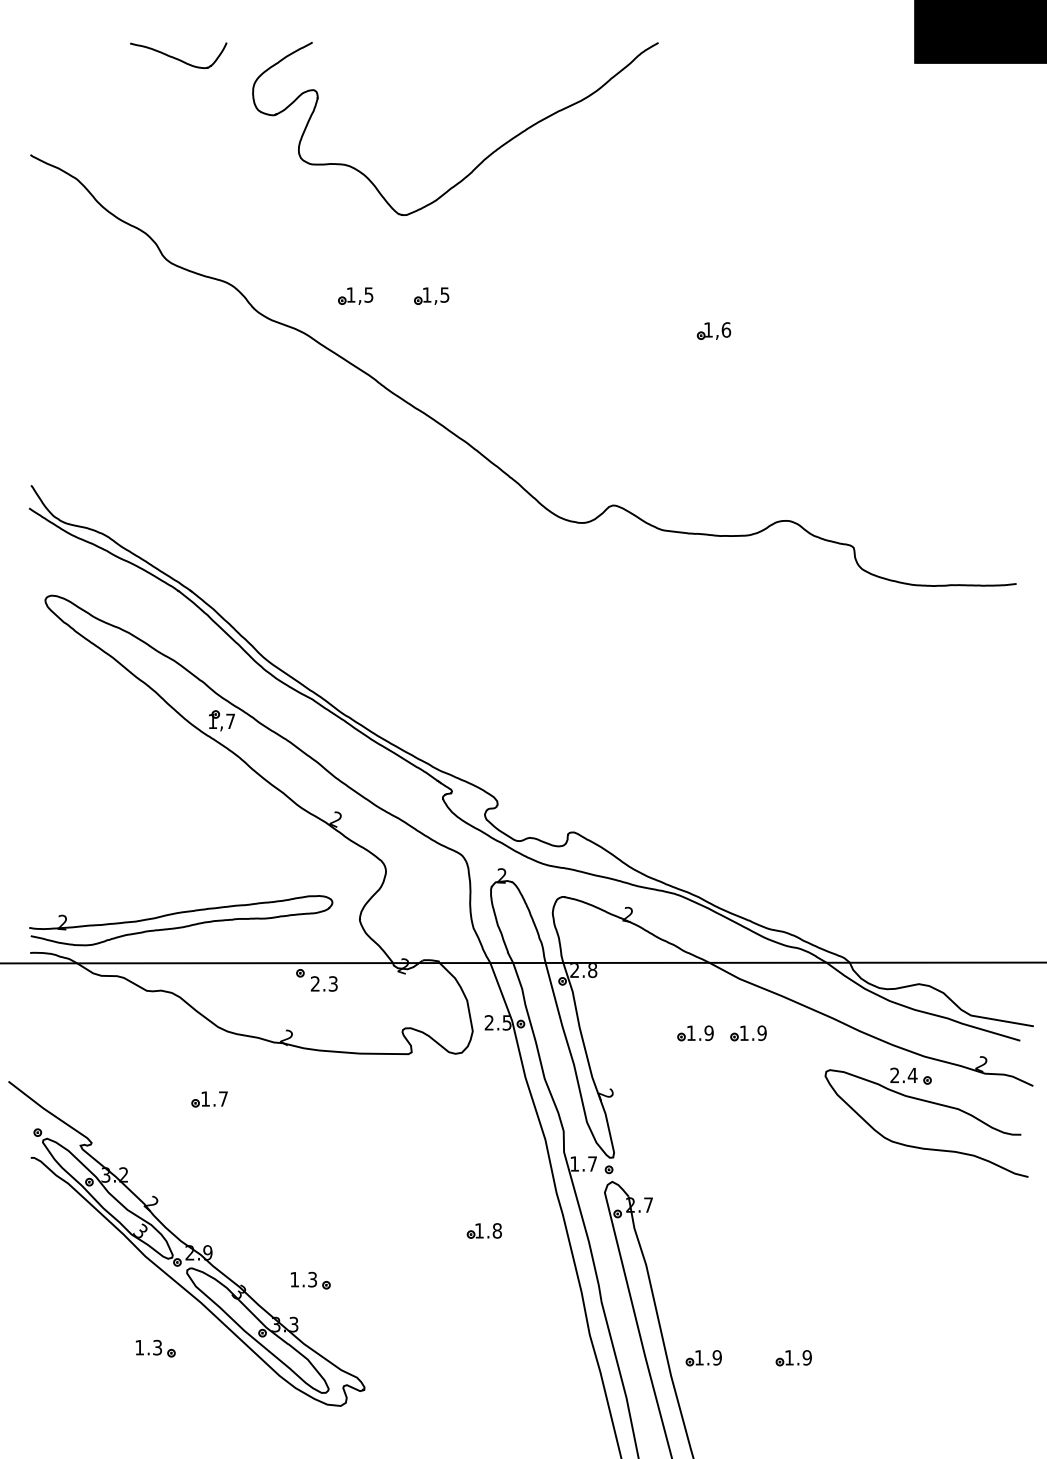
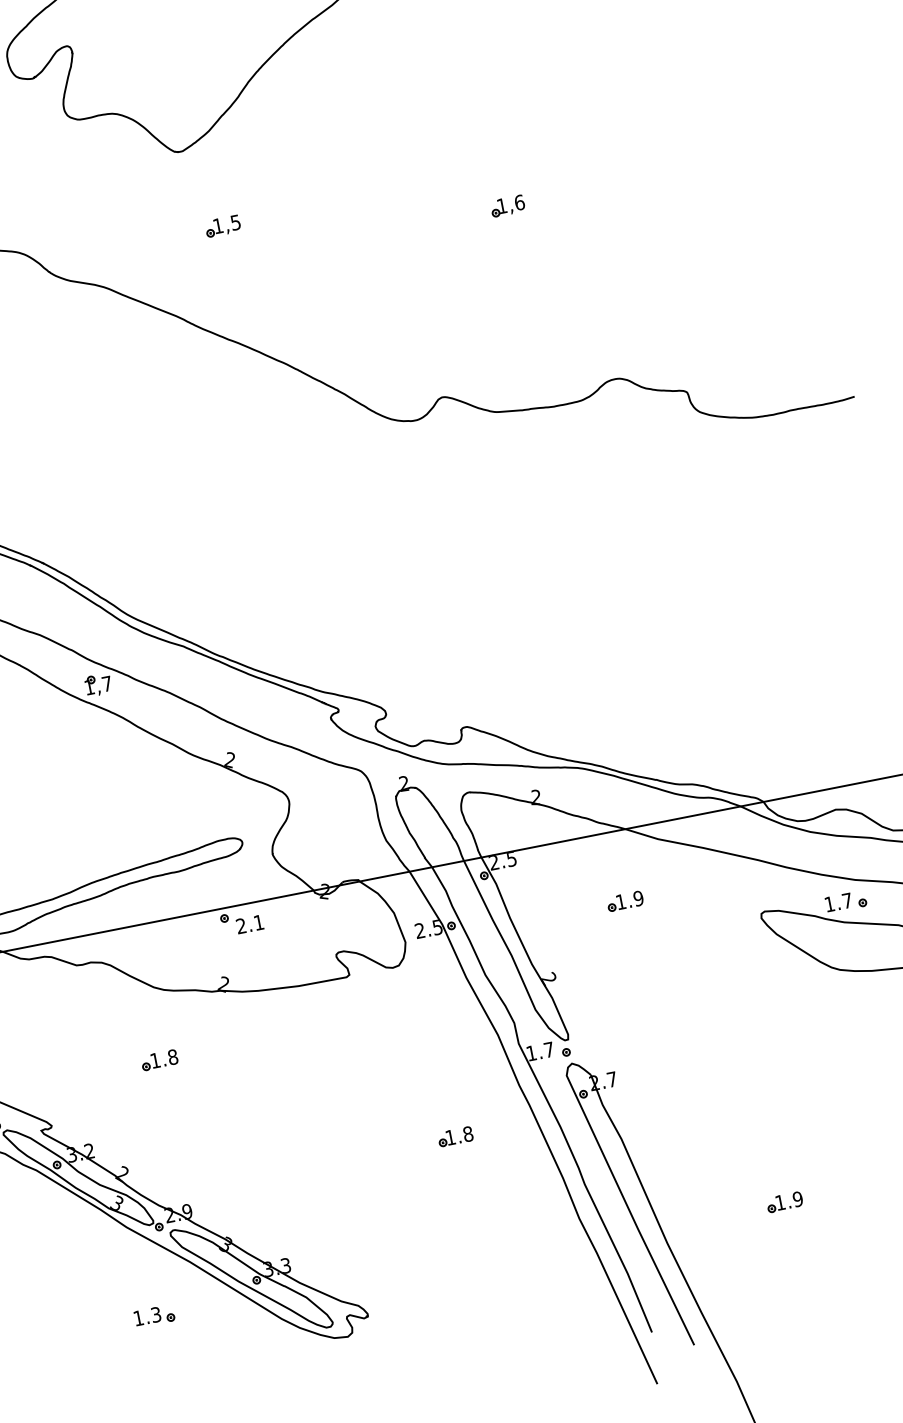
part: (355, 295) -> (147, 240), removed
text: (592, 970) -> (511, 859), 2.8 -> 2.5
text: (332, 983) -> (258, 922), 2.3 -> 2.1
part: (748, 1033) -> (677, 891), removed
text: (903, 1074) -> (838, 901), 2.4 -> 1.7
text: (223, 1098) -> (172, 1056), 1.7 -> 1.8
part: (310, 1280) -> (293, 1219), removed
part: (703, 1358) -> (695, 1219), removed

